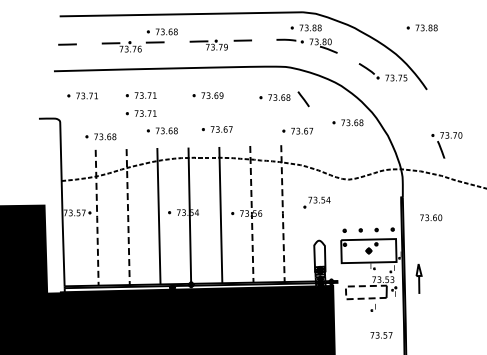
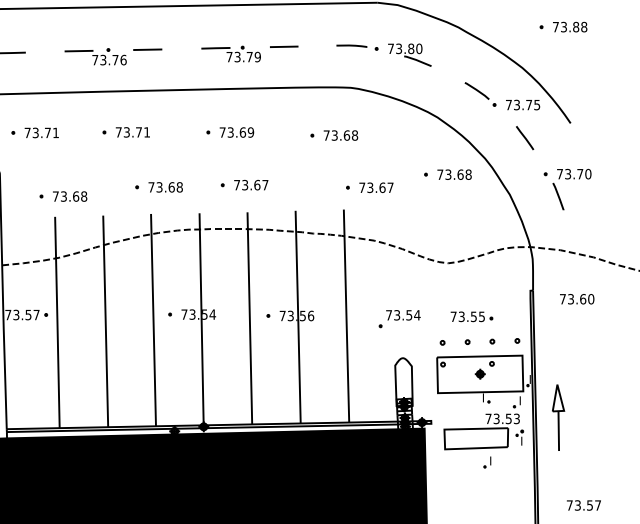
part: (305, 27) -> (381, 26), removed
part: (161, 31) -> (157, 32), removed
line: (303, 99) -> (524, 138), moved
part: (140, 113) -> (124, 160), removed
part: (446, 145) -> (566, 189), moved
part: (316, 202) -> (398, 318), moved
line: (282, 213) -> (345, 315), dashed -> solid
part: (363, 213) -> (471, 315), added
line: (251, 214) -> (297, 317), dashed -> solid
line: (97, 217) -> (57, 322), dashed -> solid
line: (128, 217) -> (106, 322), dashed -> solid
text: (431, 217) -> (577, 298), moved
part: (418, 278) -> (557, 417), size x1.43
line: (346, 292) -> (445, 438), dashed -> solid
text: (381, 335) -> (583, 505), moved

